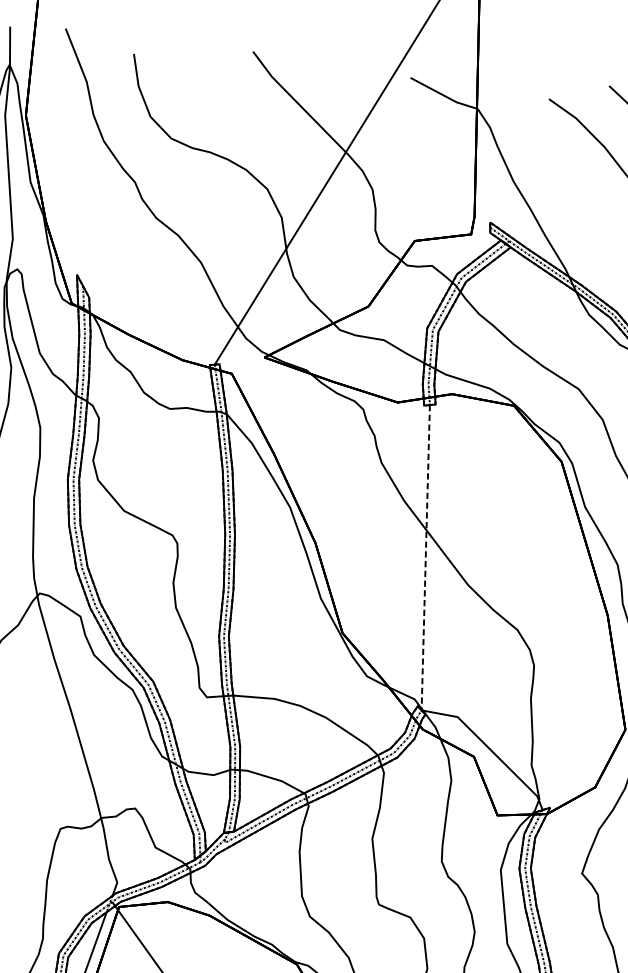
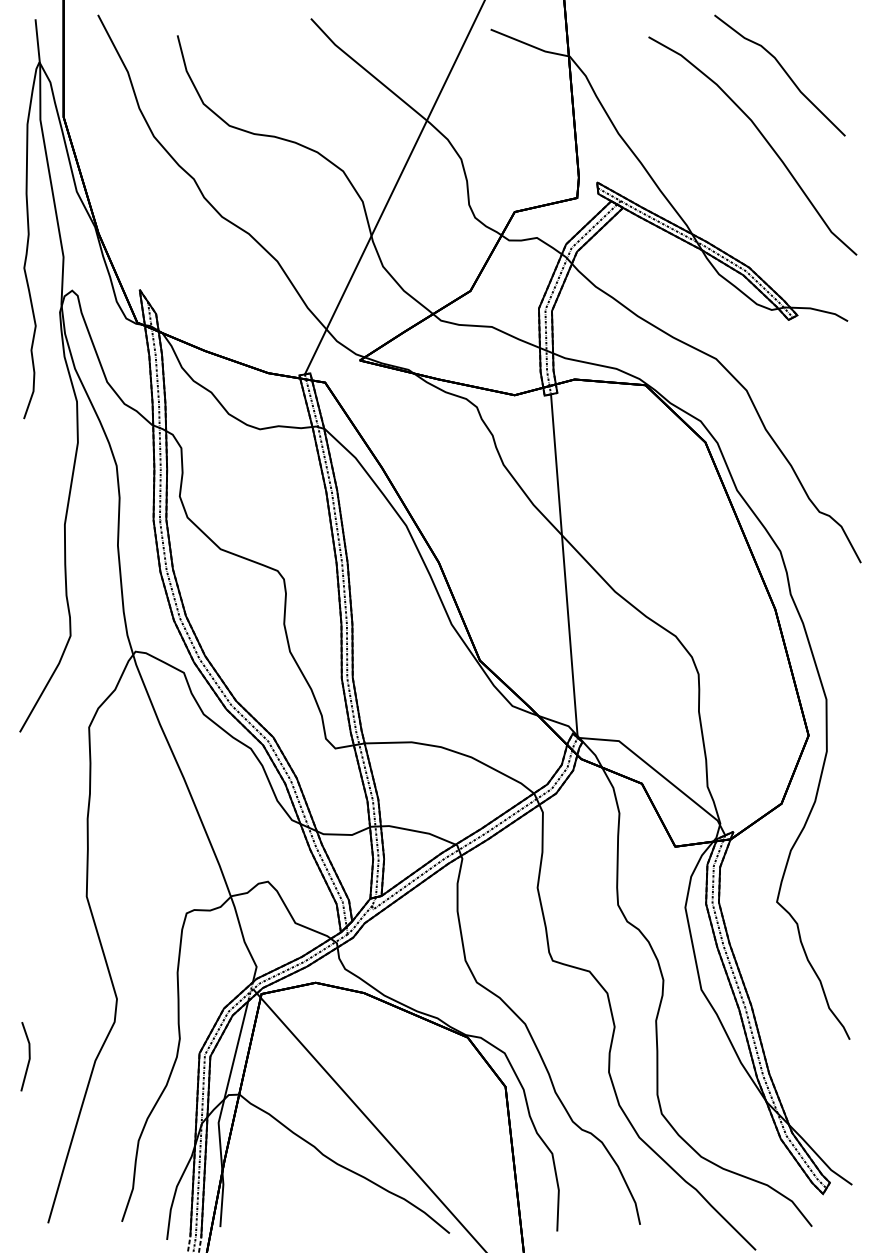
line: (425, 558) -> (564, 566), dashed -> solid

